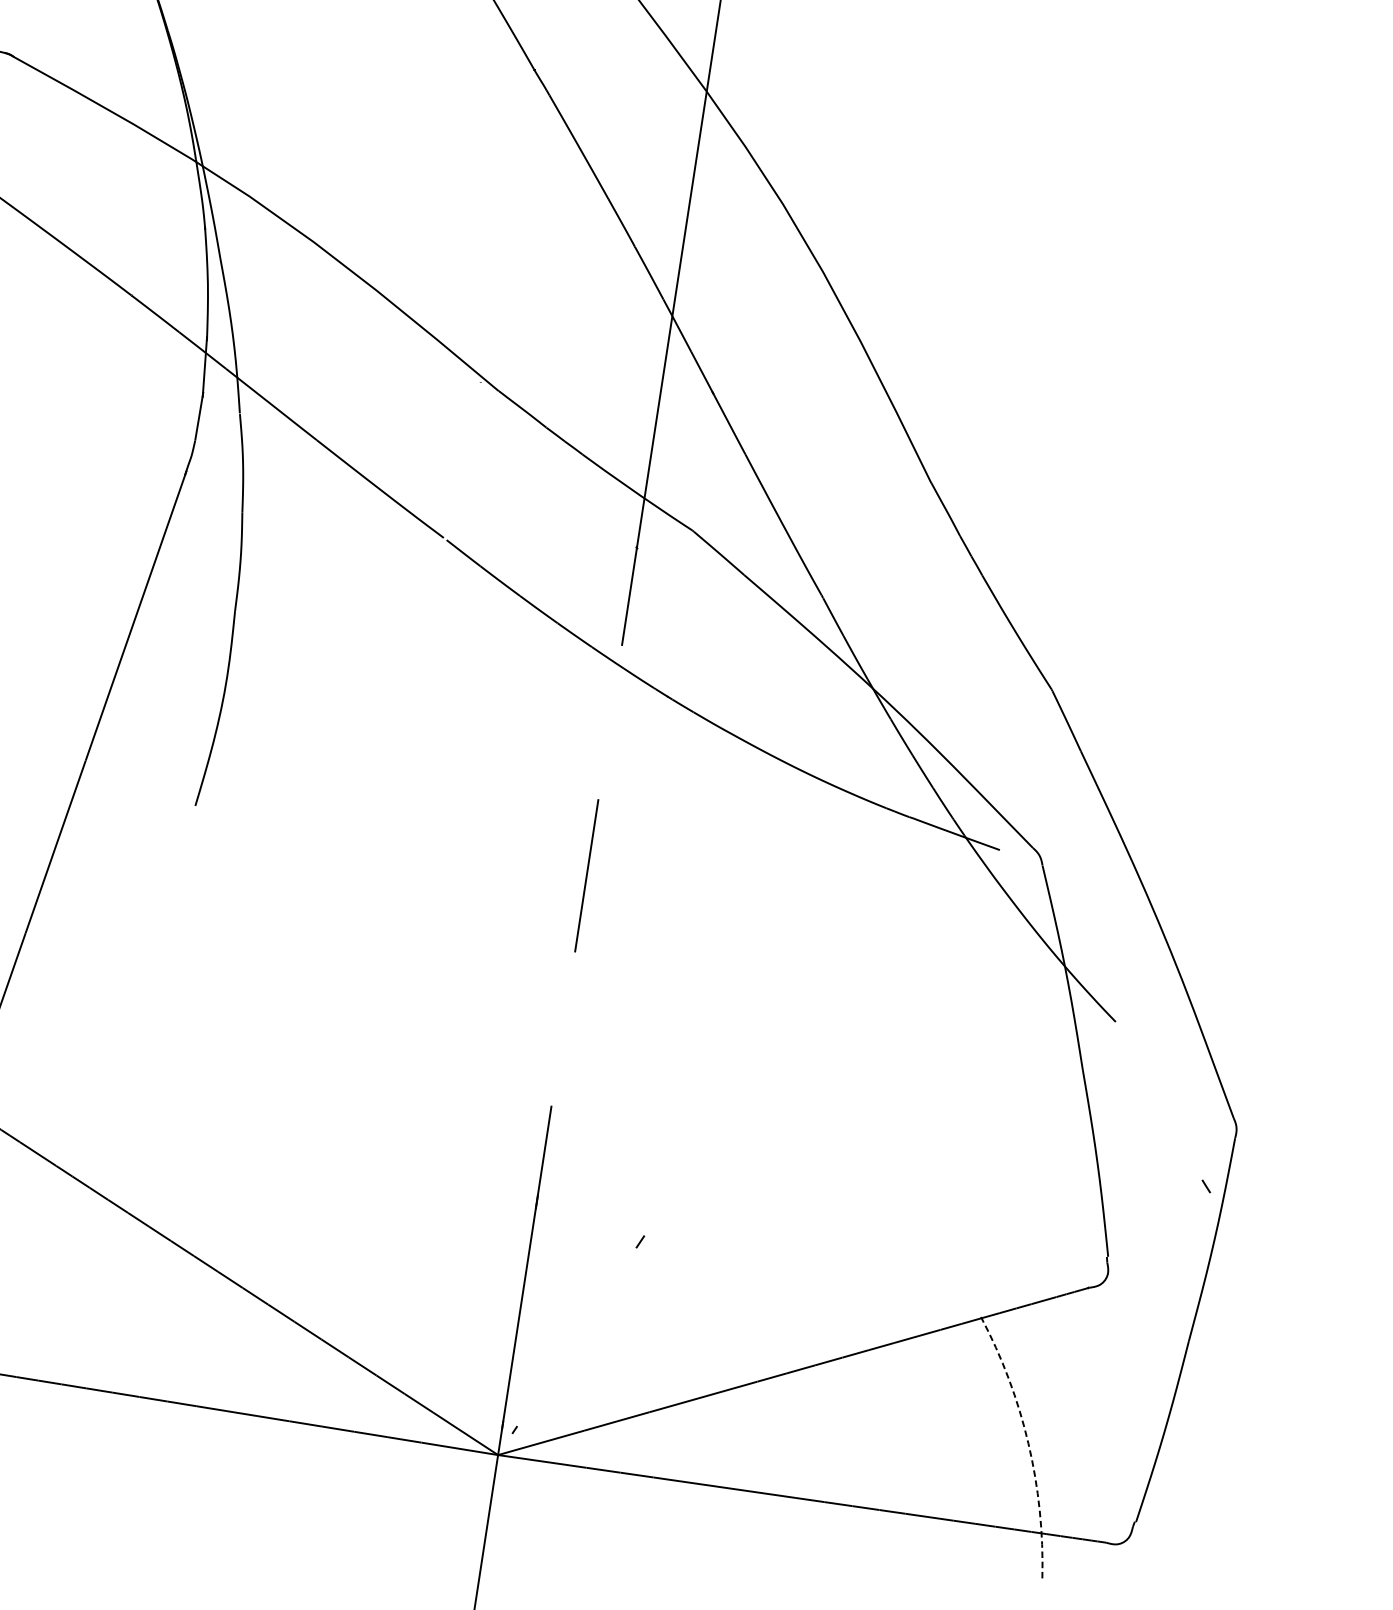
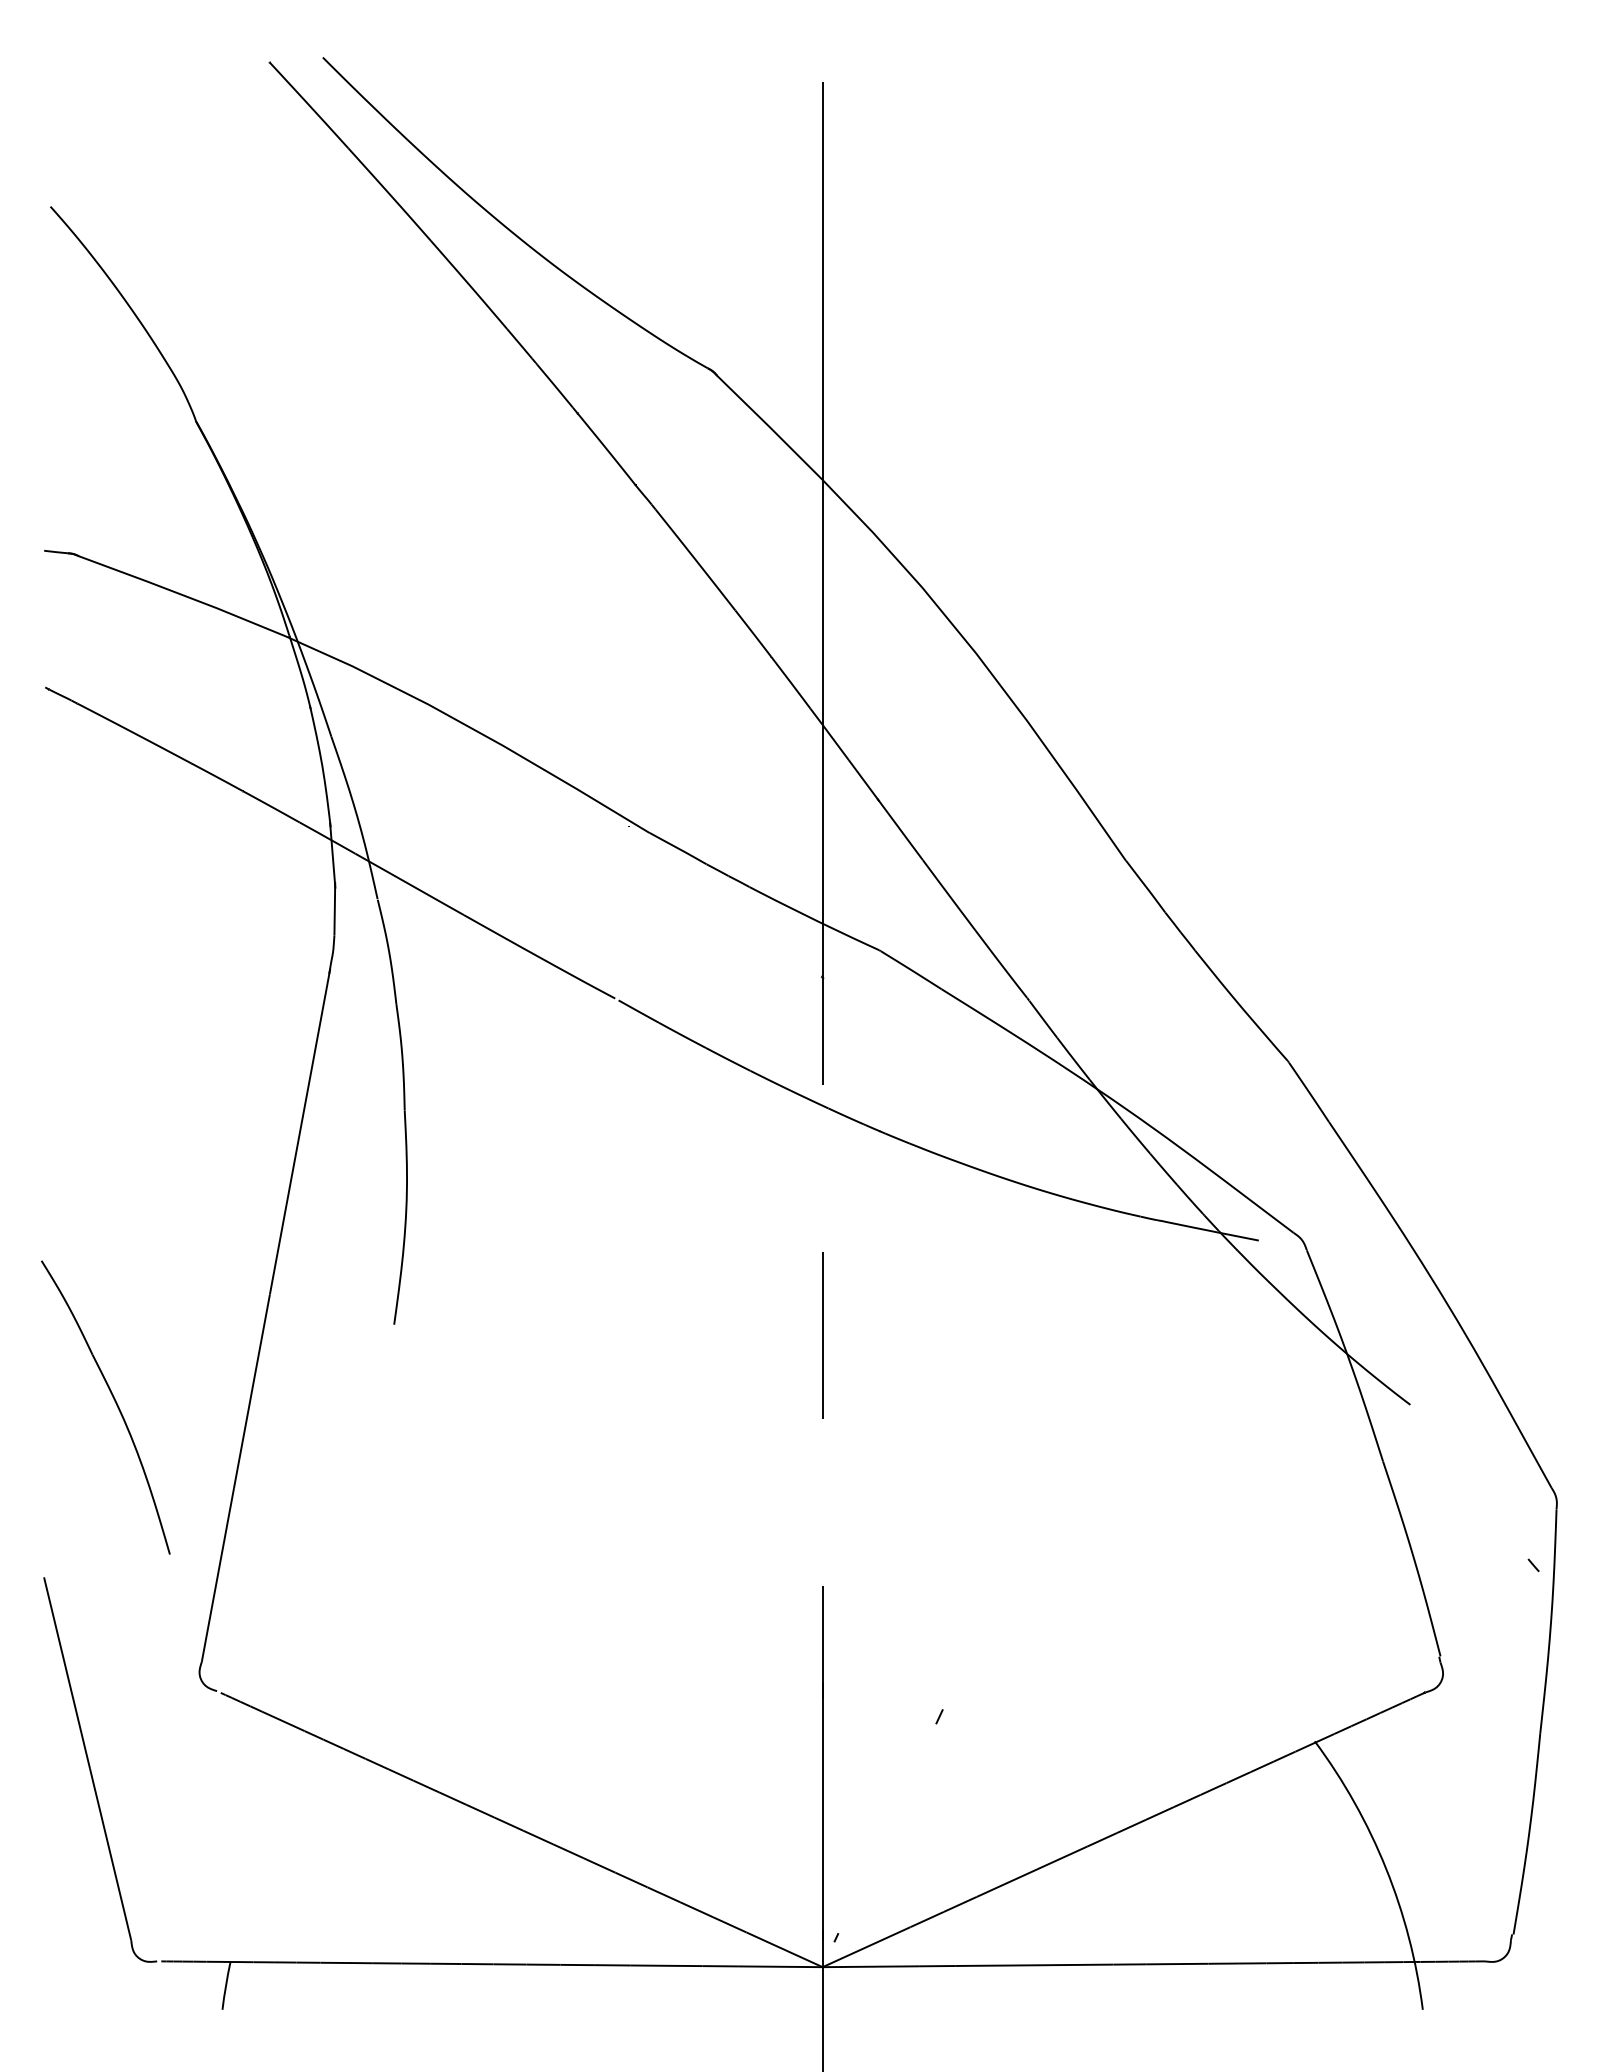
arc: (1028, 1443) -> (1386, 1868), dashed -> solid

